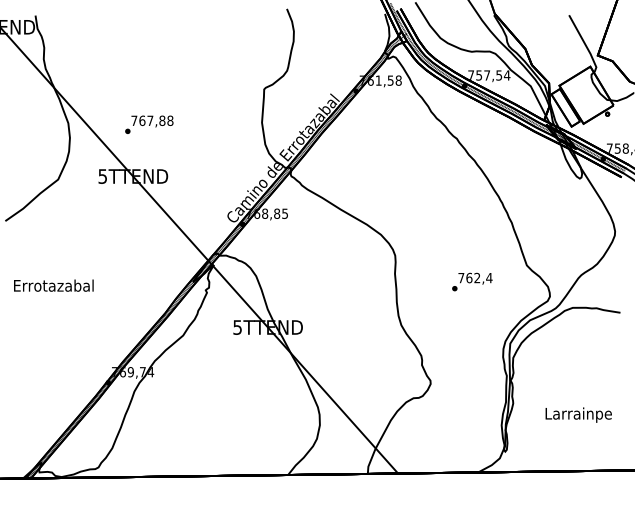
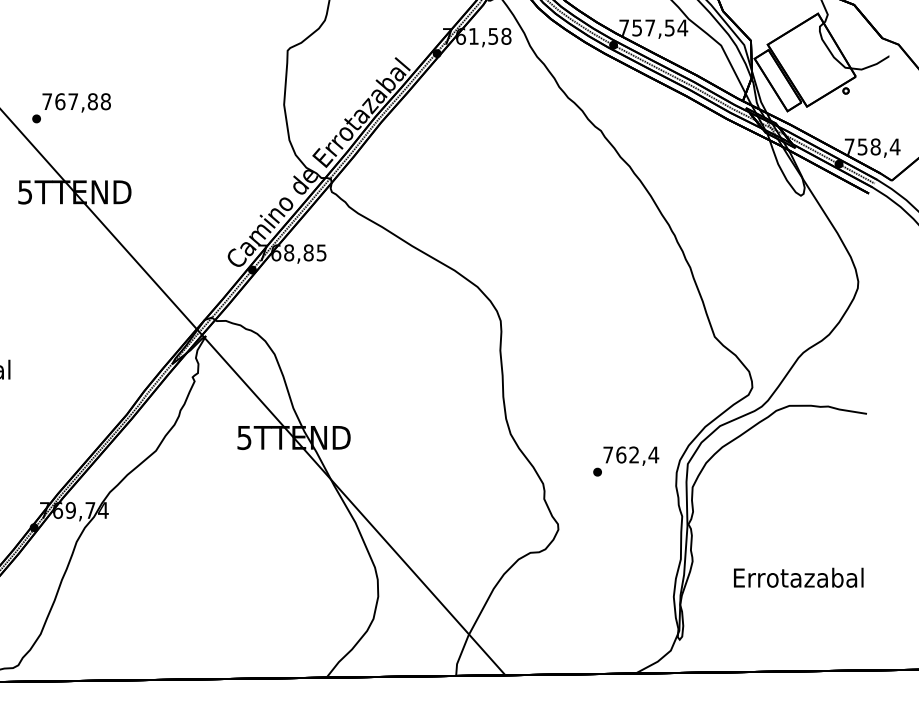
text: (149, 124) -> (71, 107), moved
text: (472, 281) -> (626, 460), moved
text: (578, 414) -> (798, 579), Larrainpe -> Errotazabal

